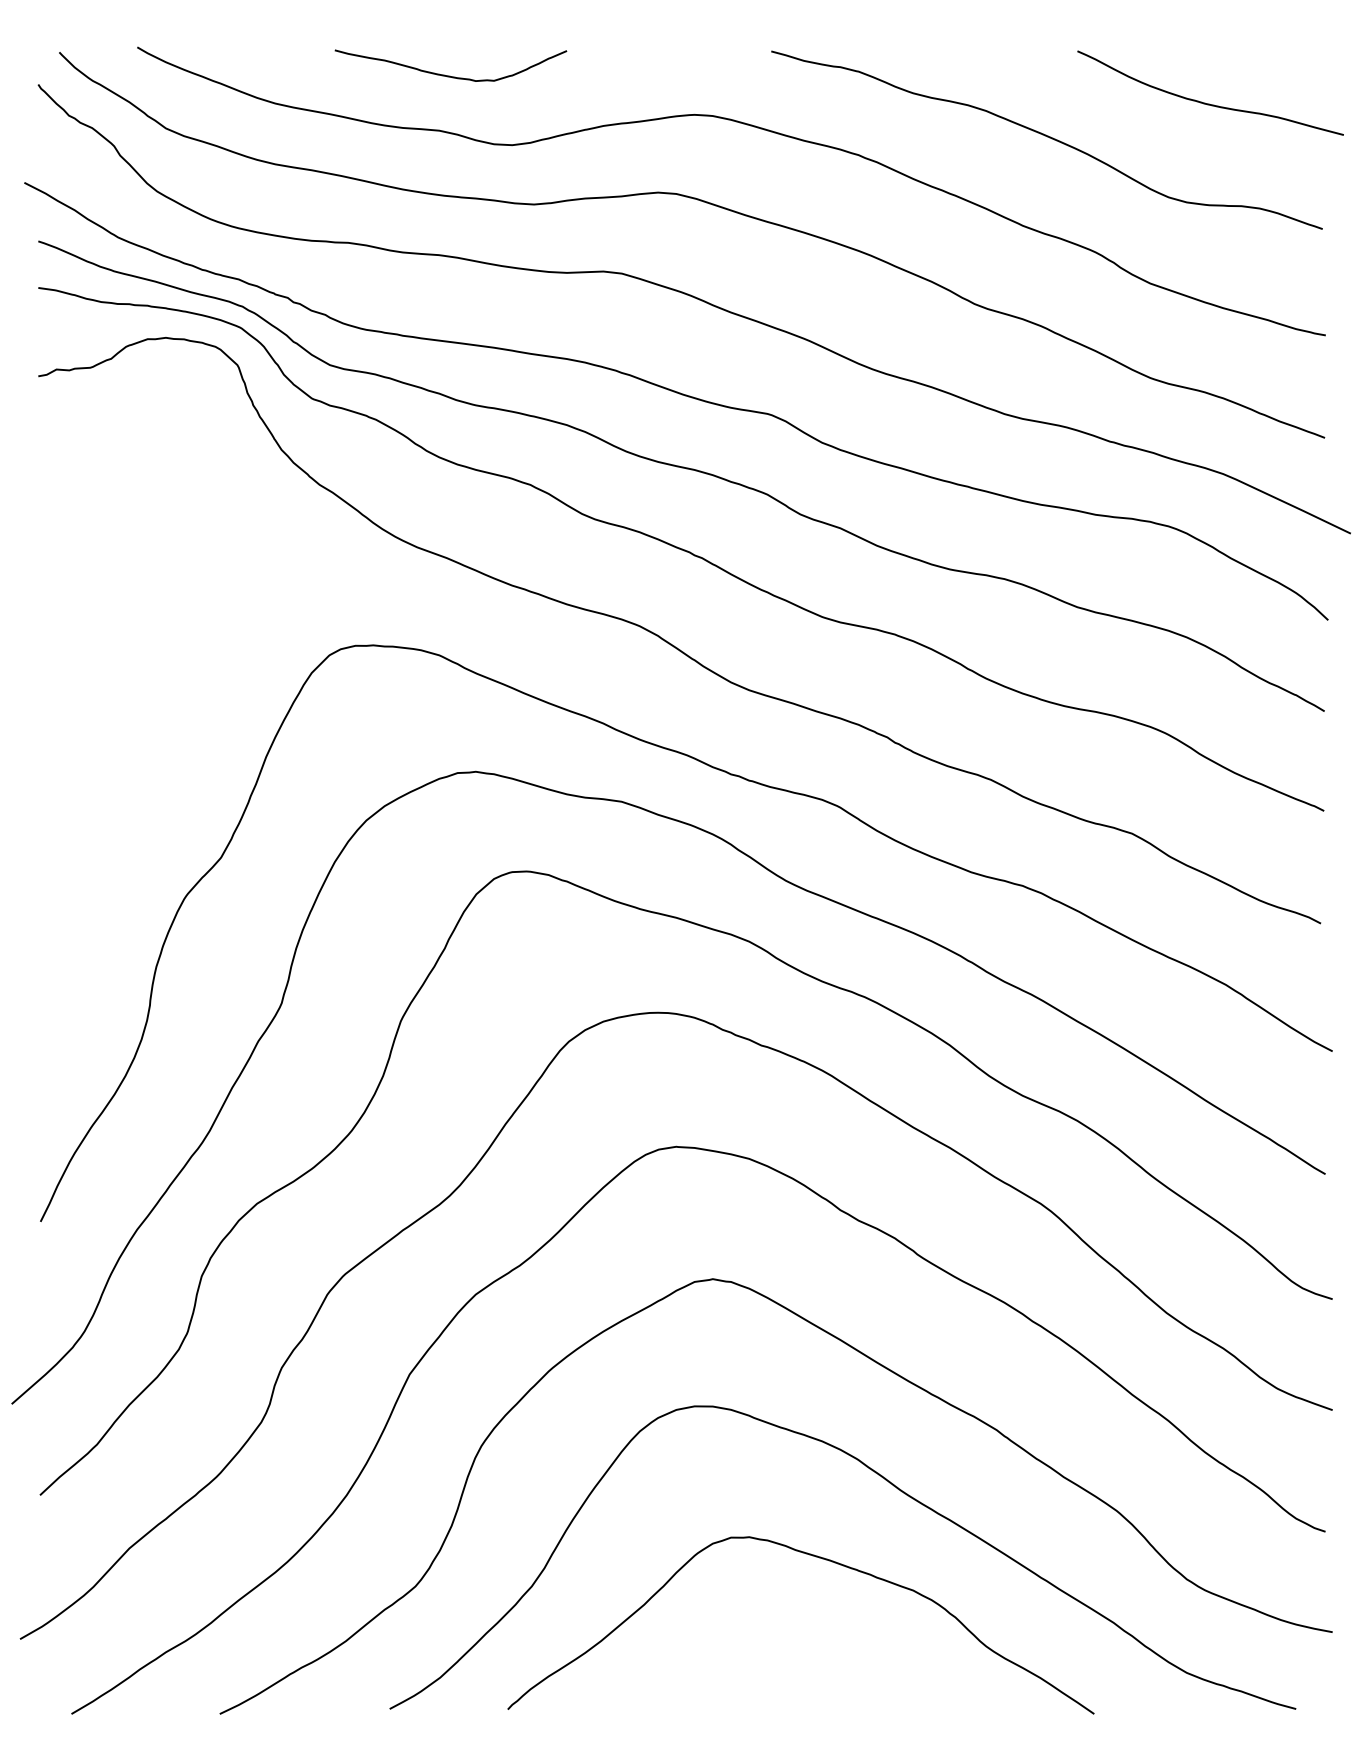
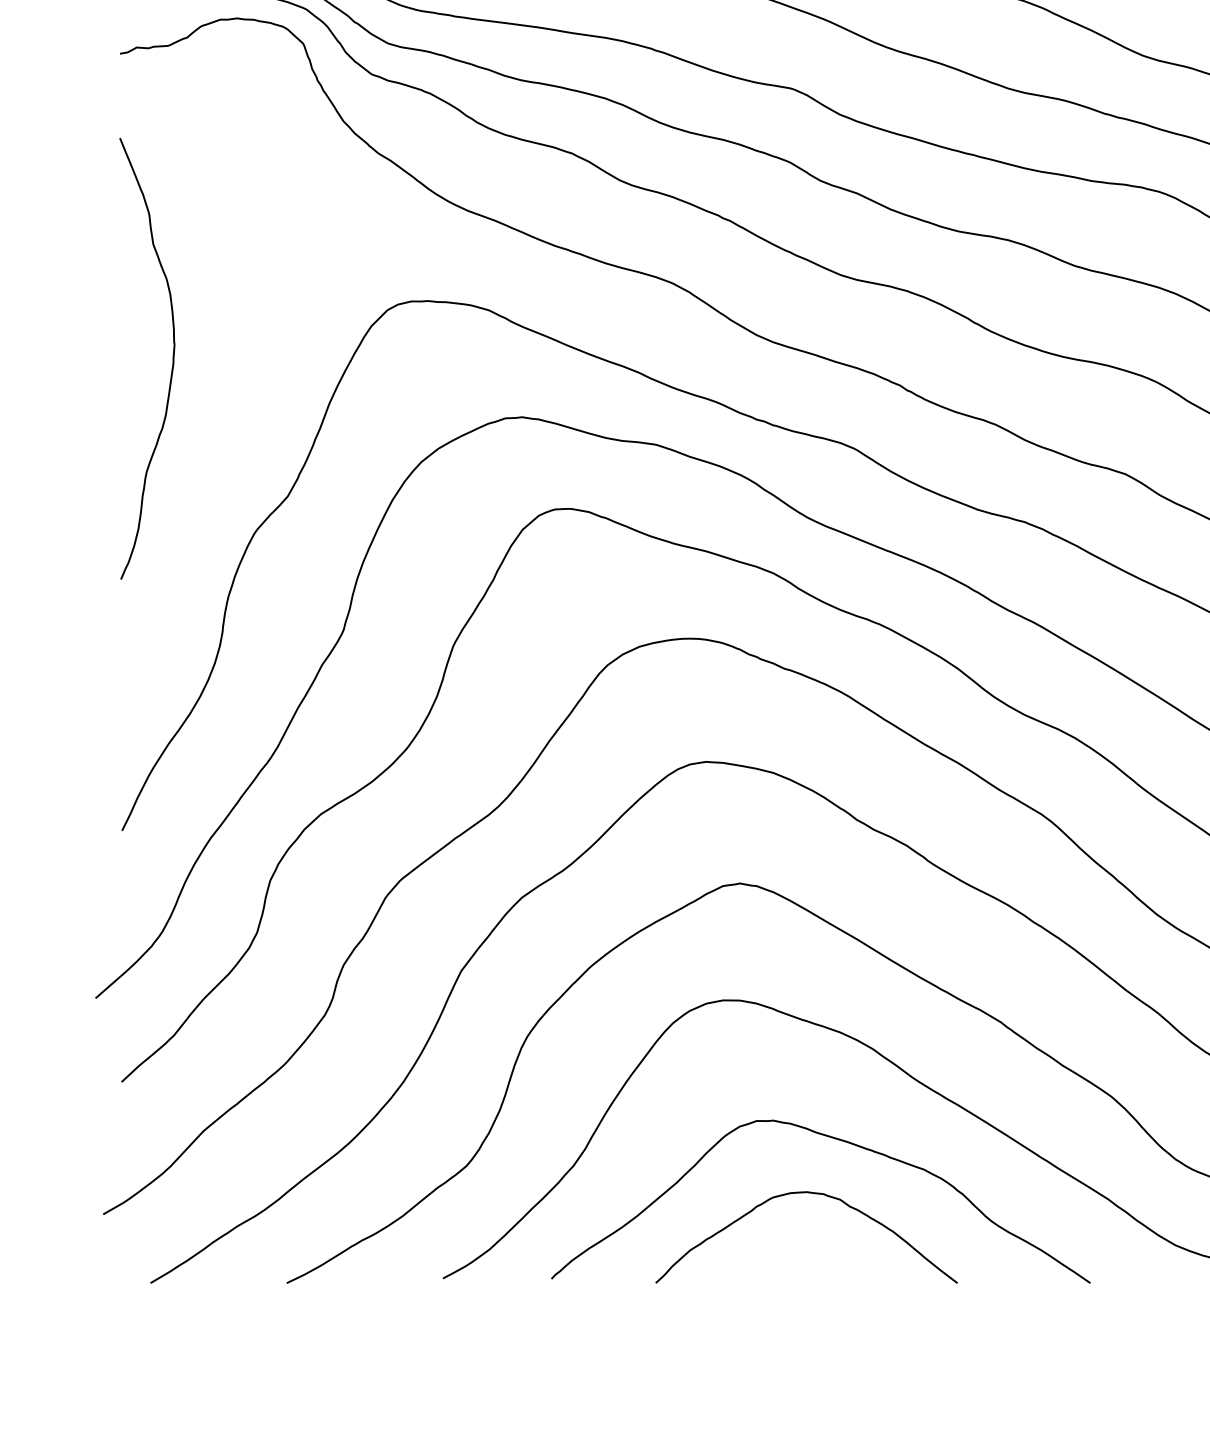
curve: (95, 708) -> (172, 359), added
curve: (794, 1617) -> (814, 1194), added

